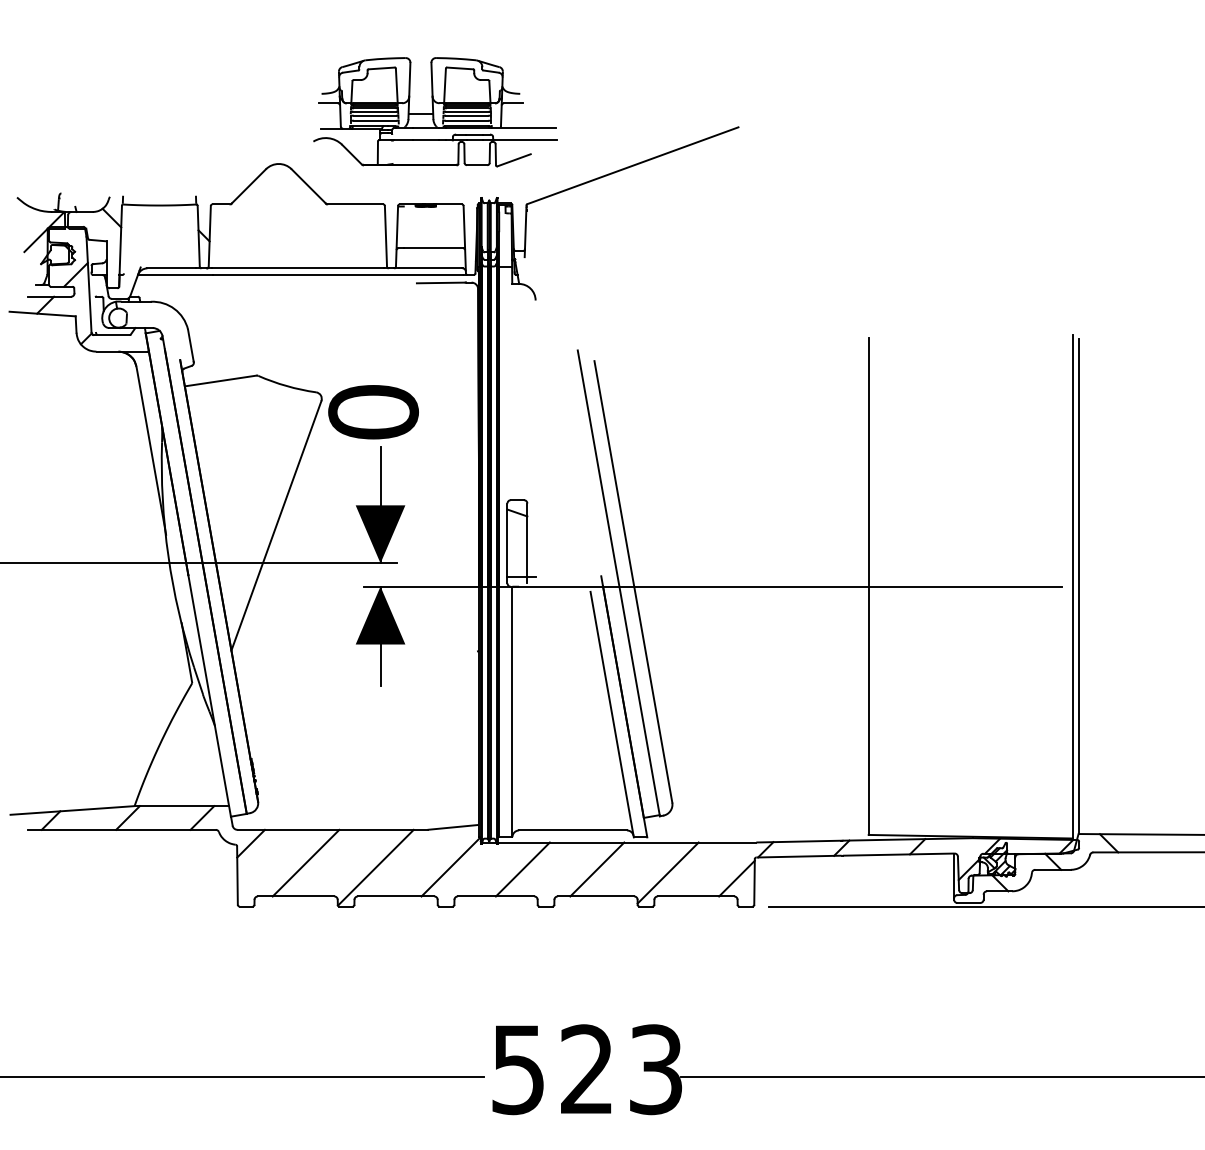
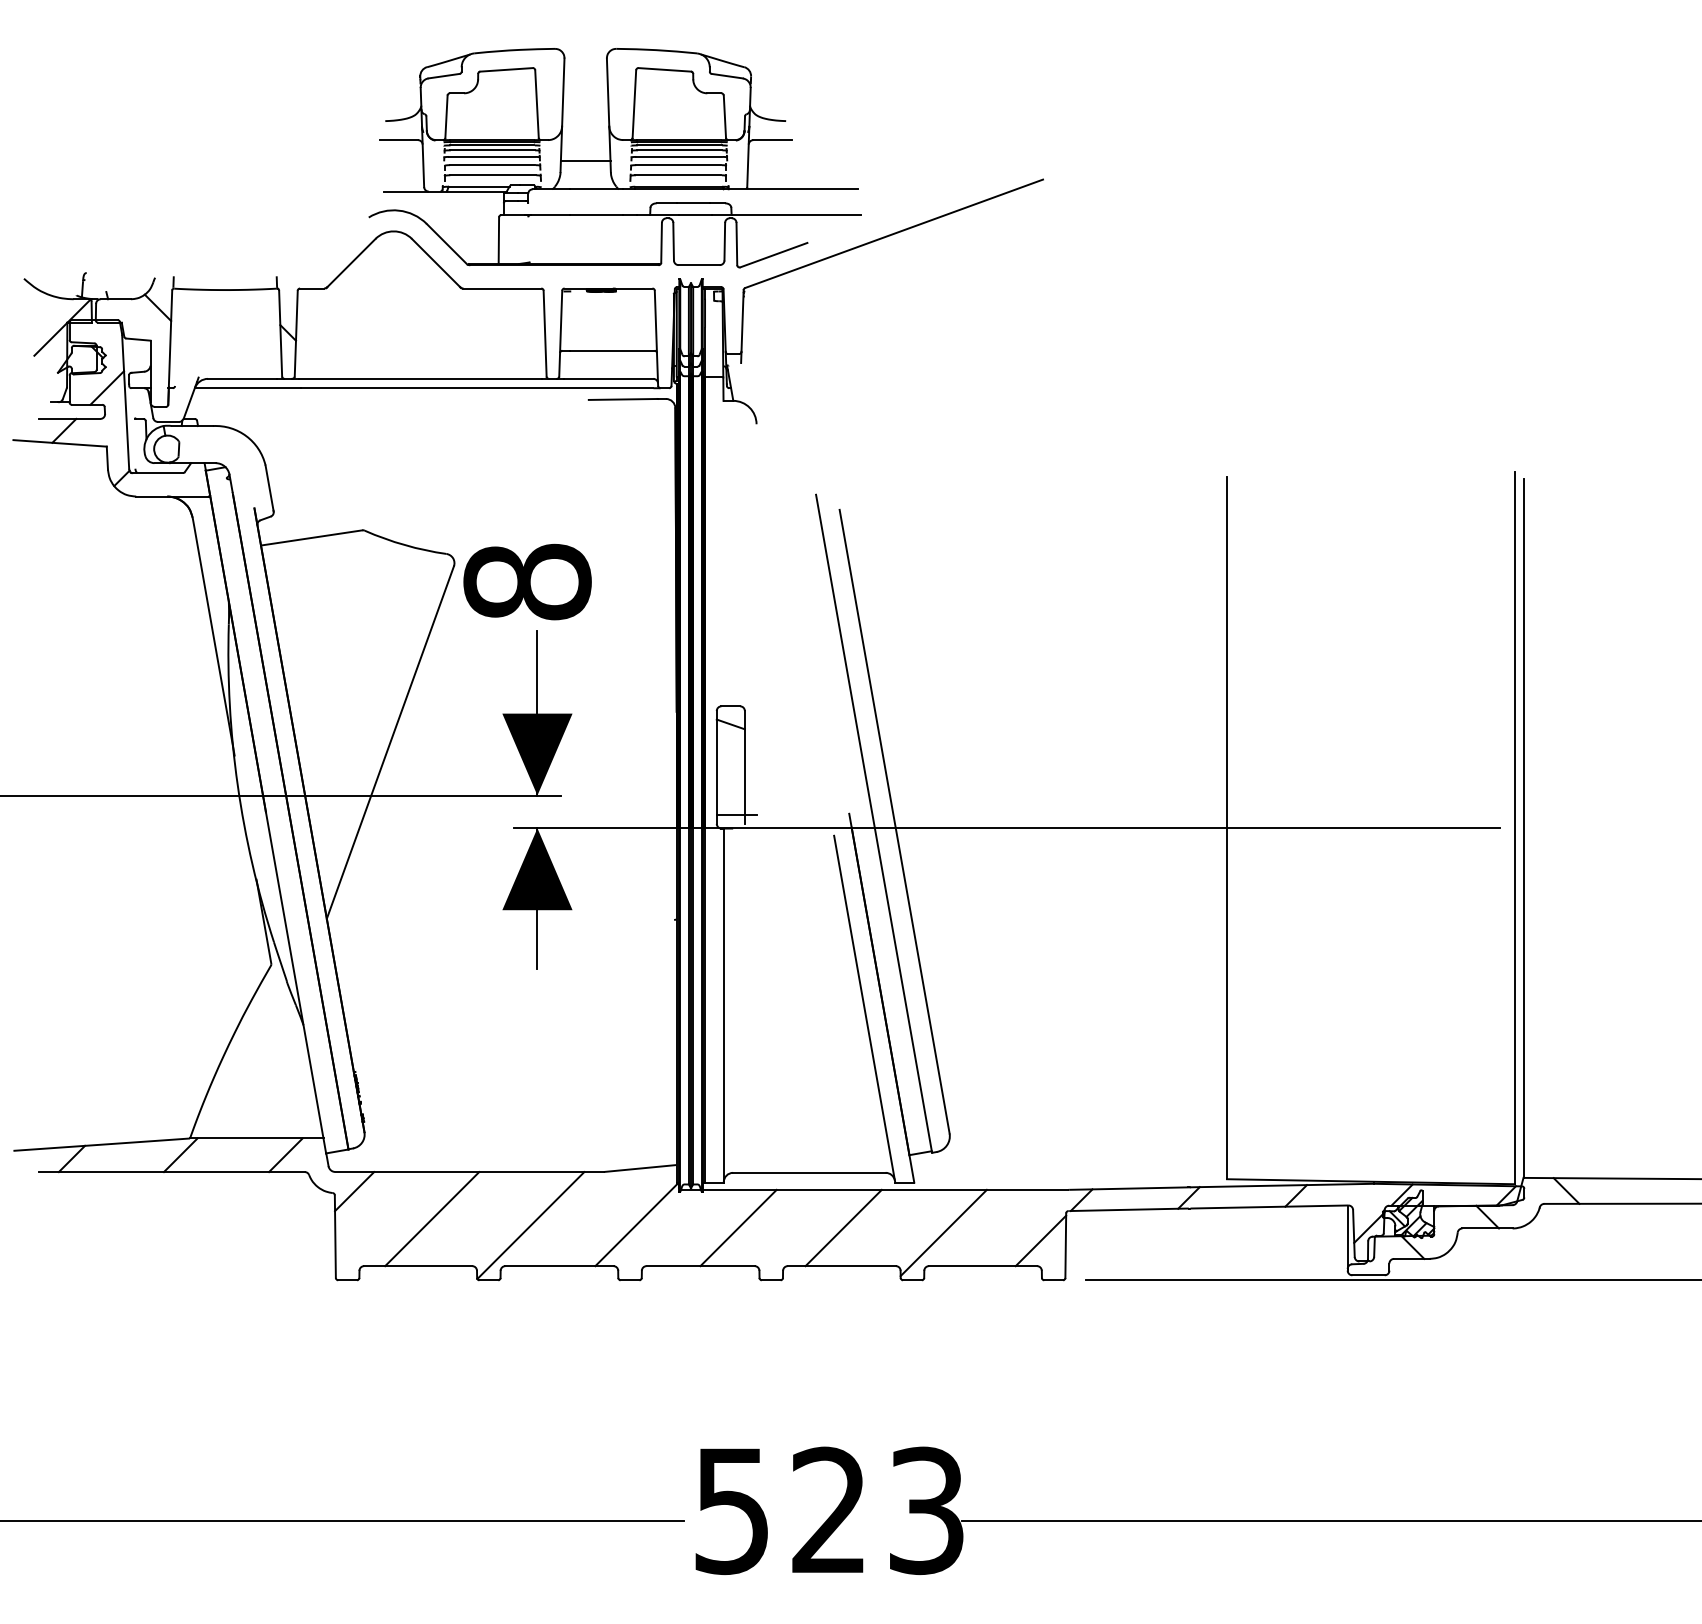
part: (435, 112) -> (614, 158), size x1.43
text: (373, 411) -> (527, 581), 0 -> 8

